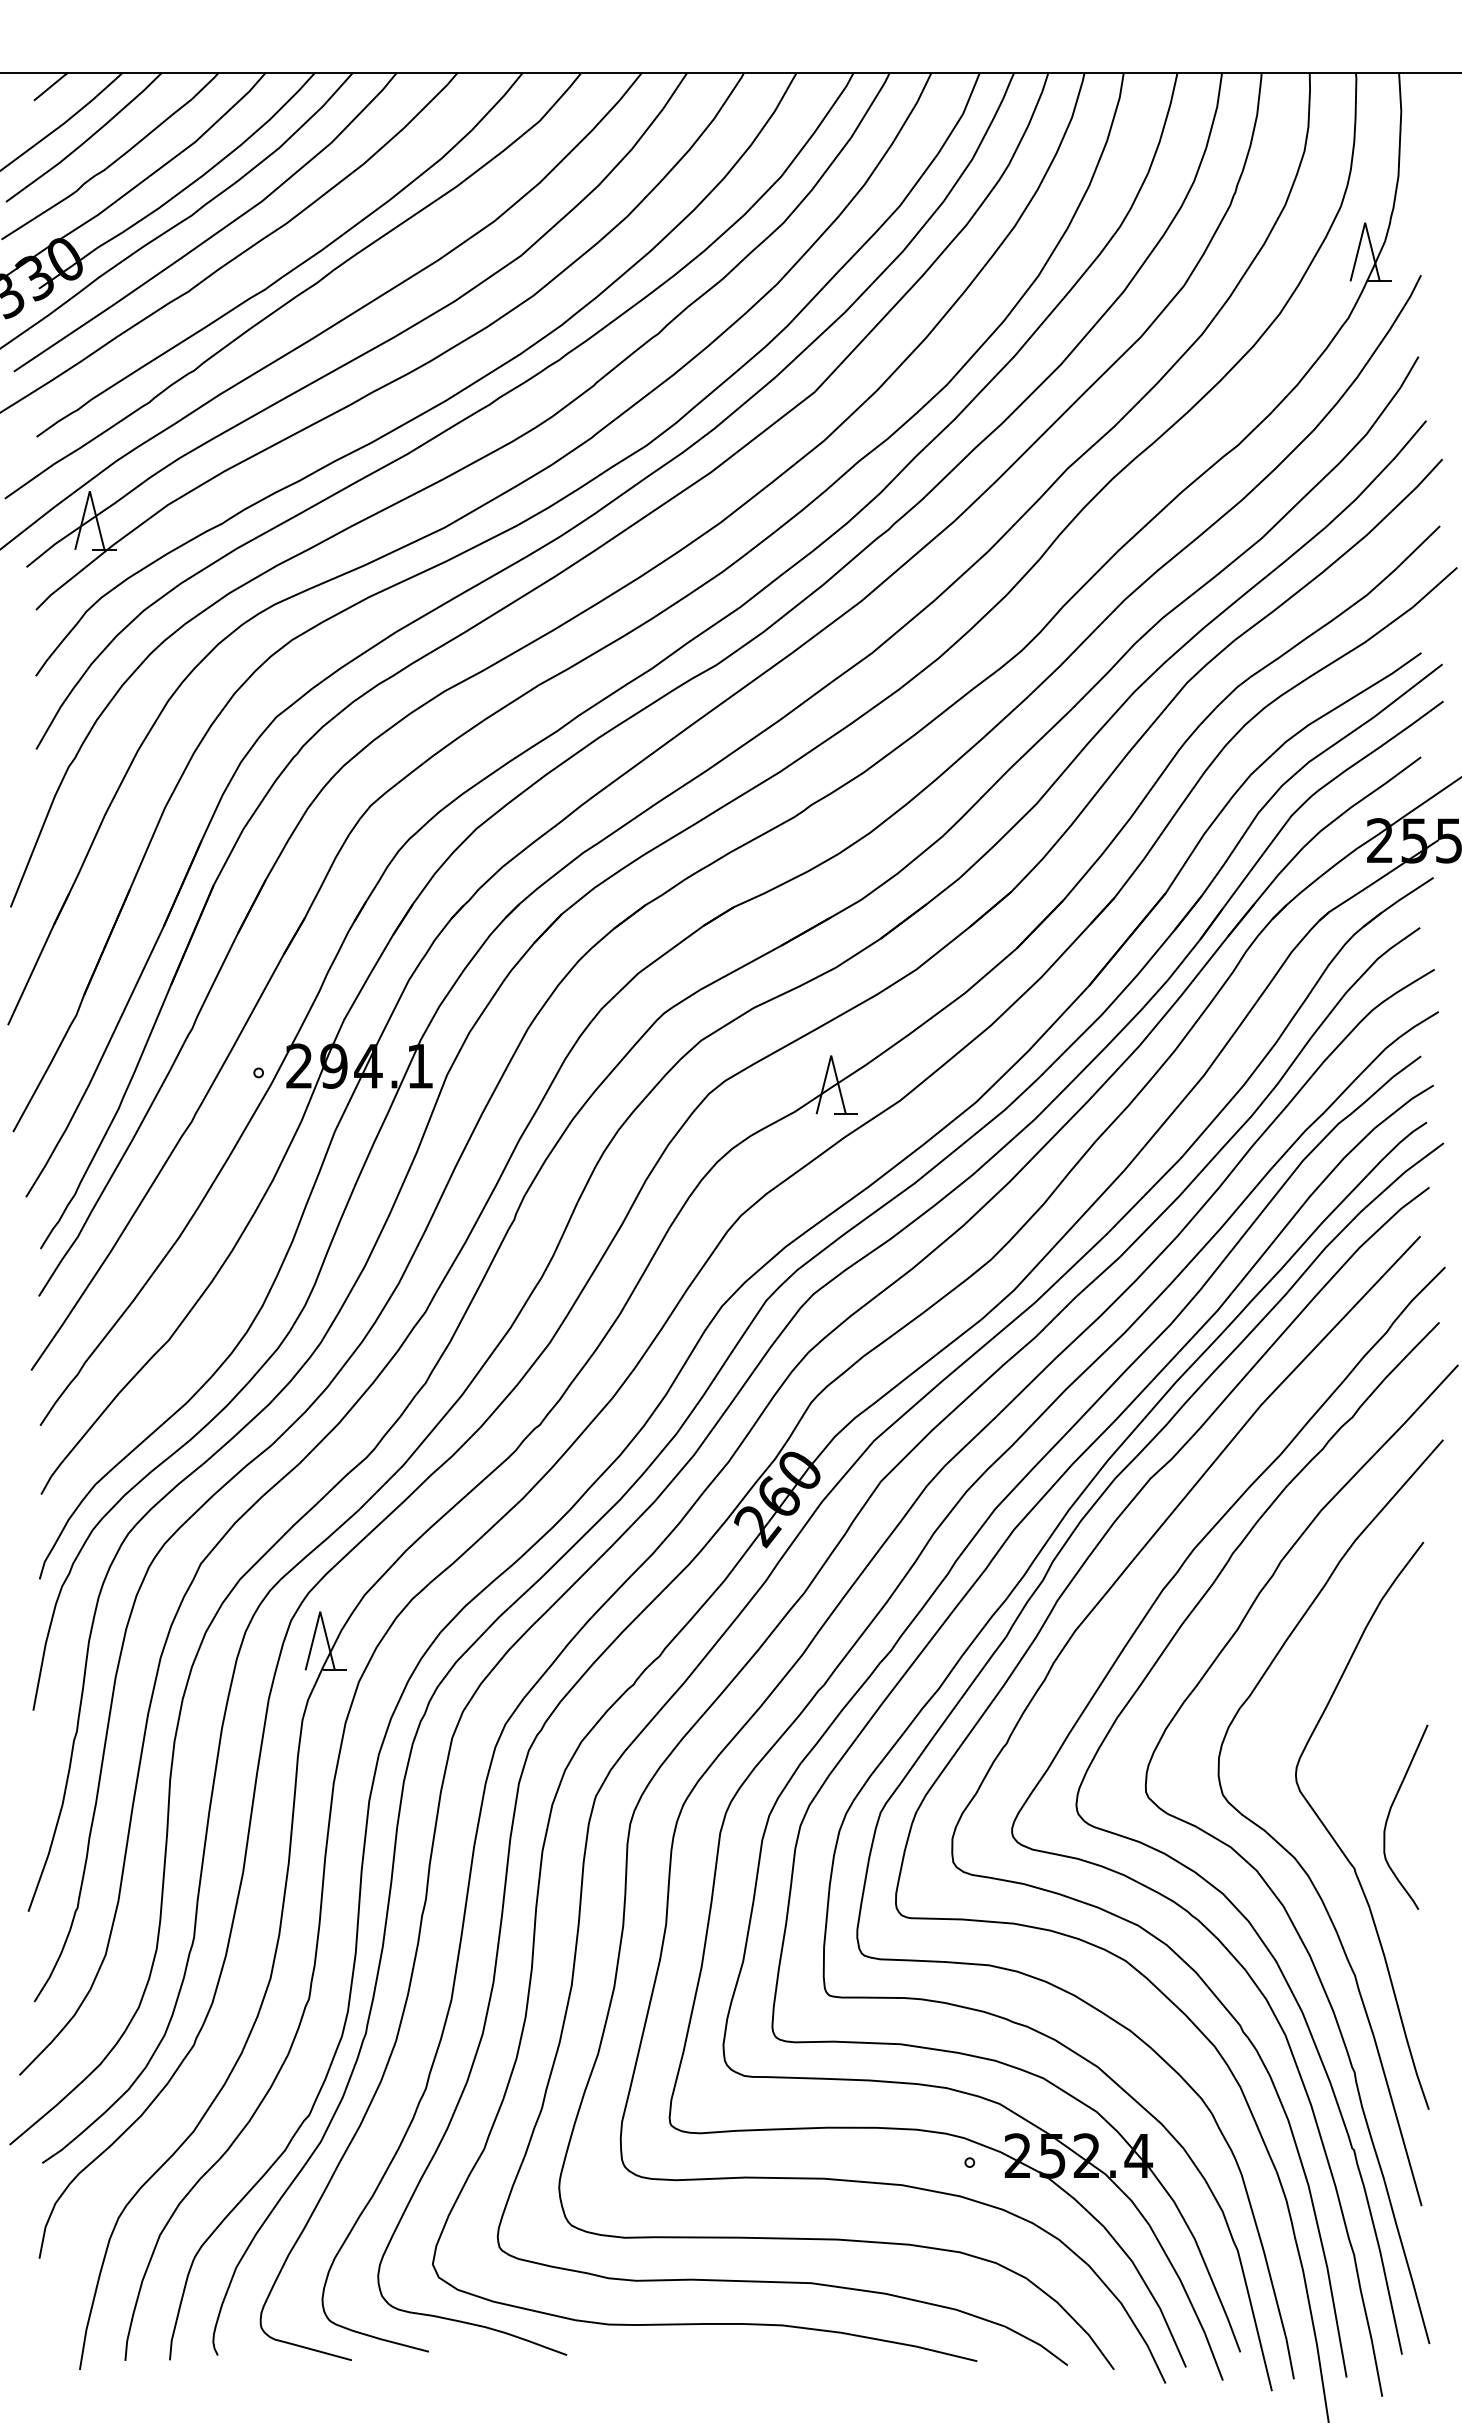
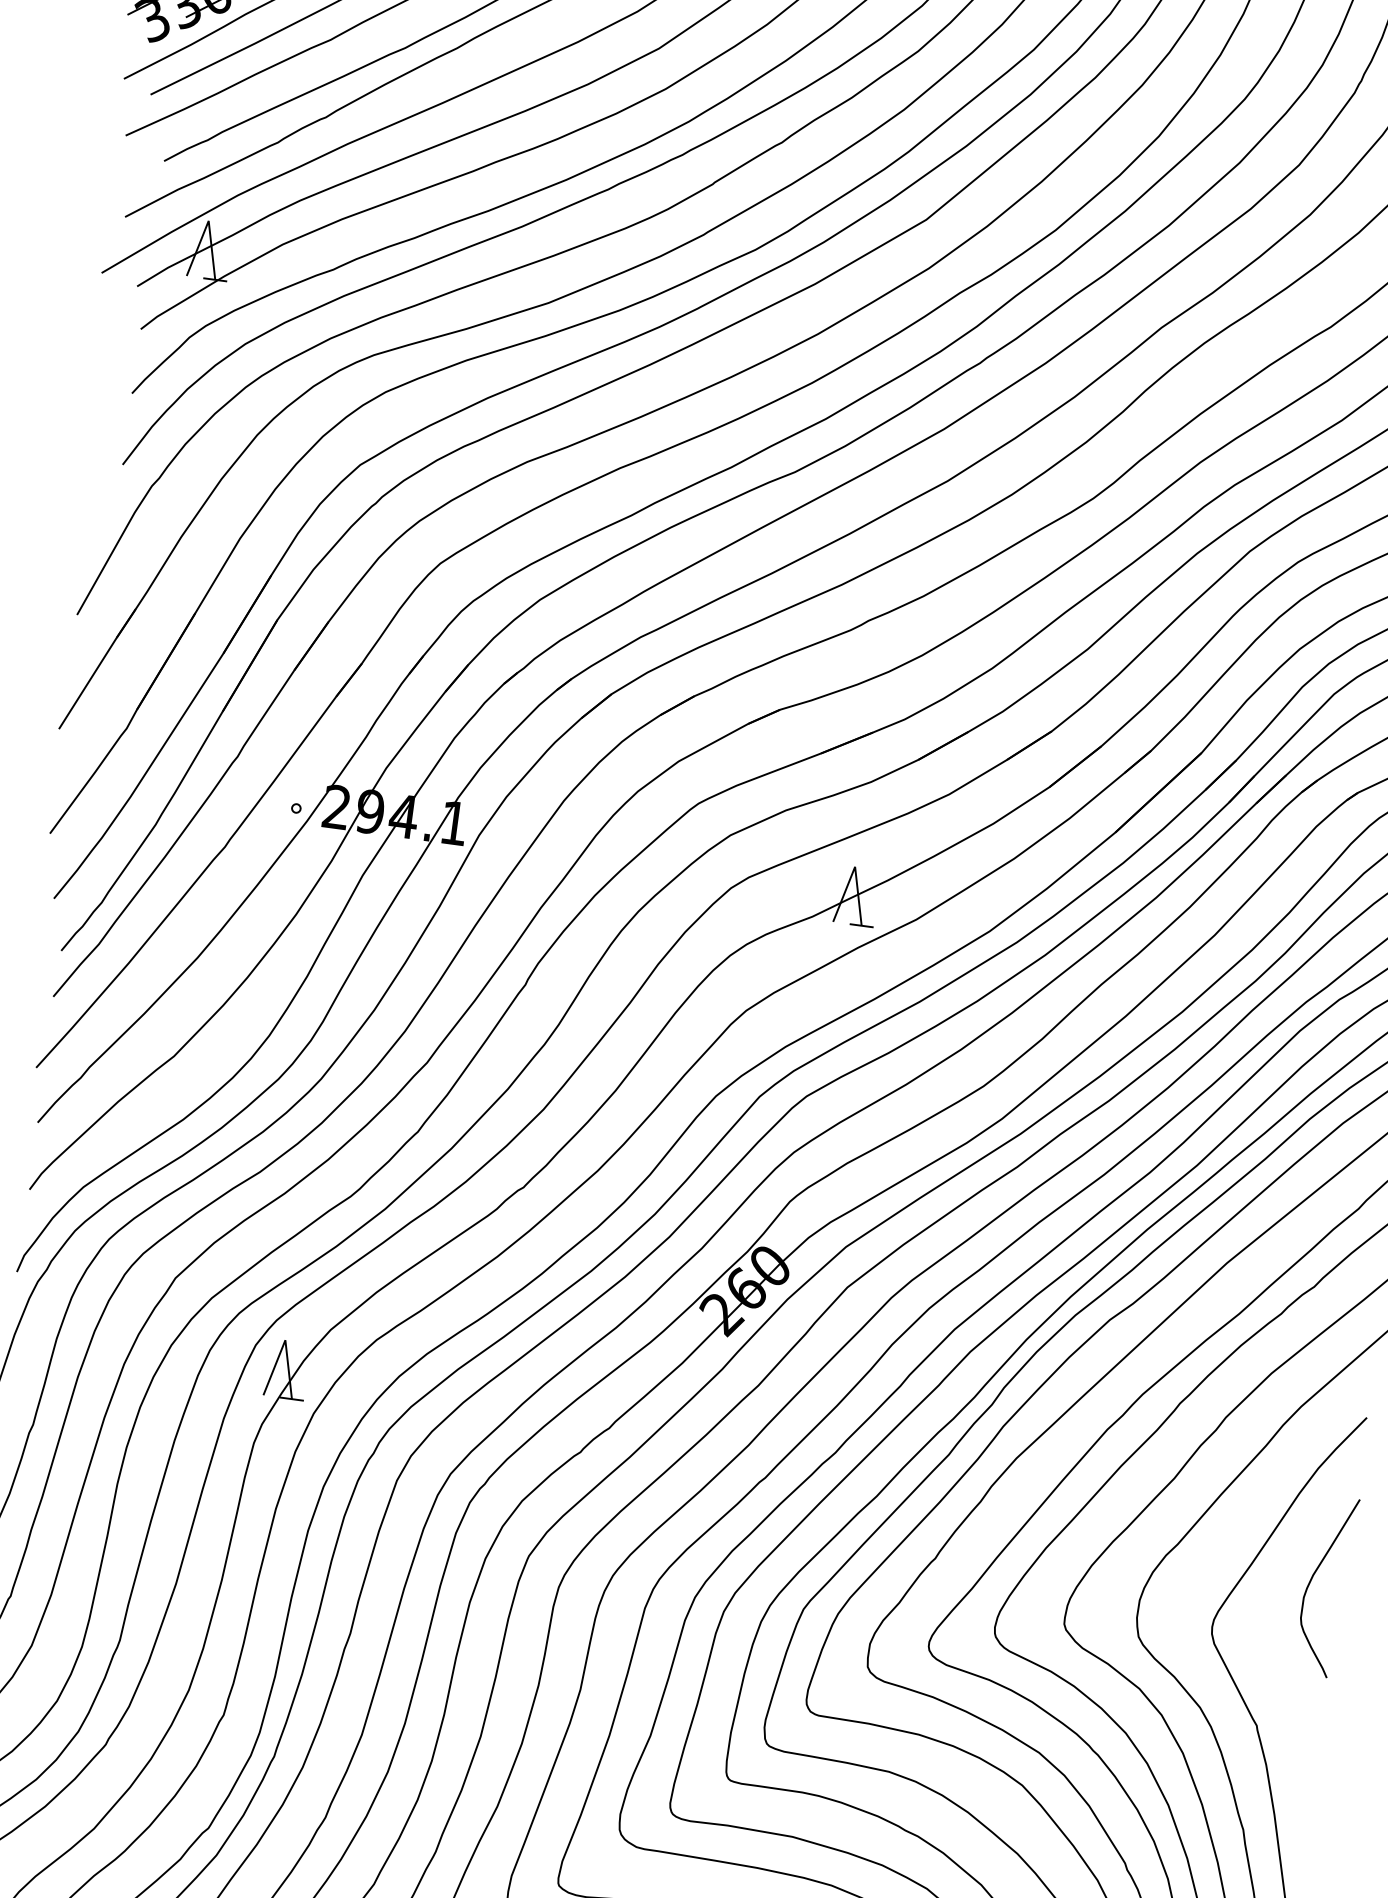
curve: (1390, 1812) -> (1312, 1579), moved

